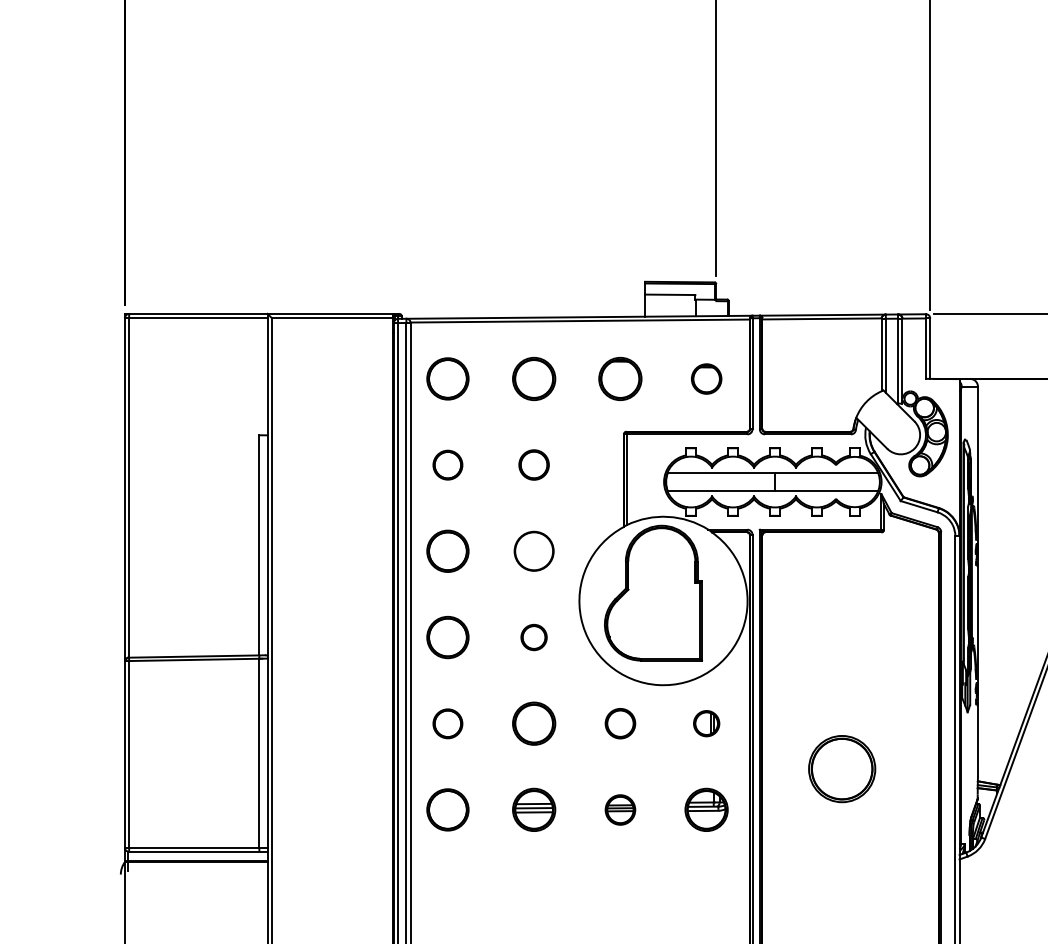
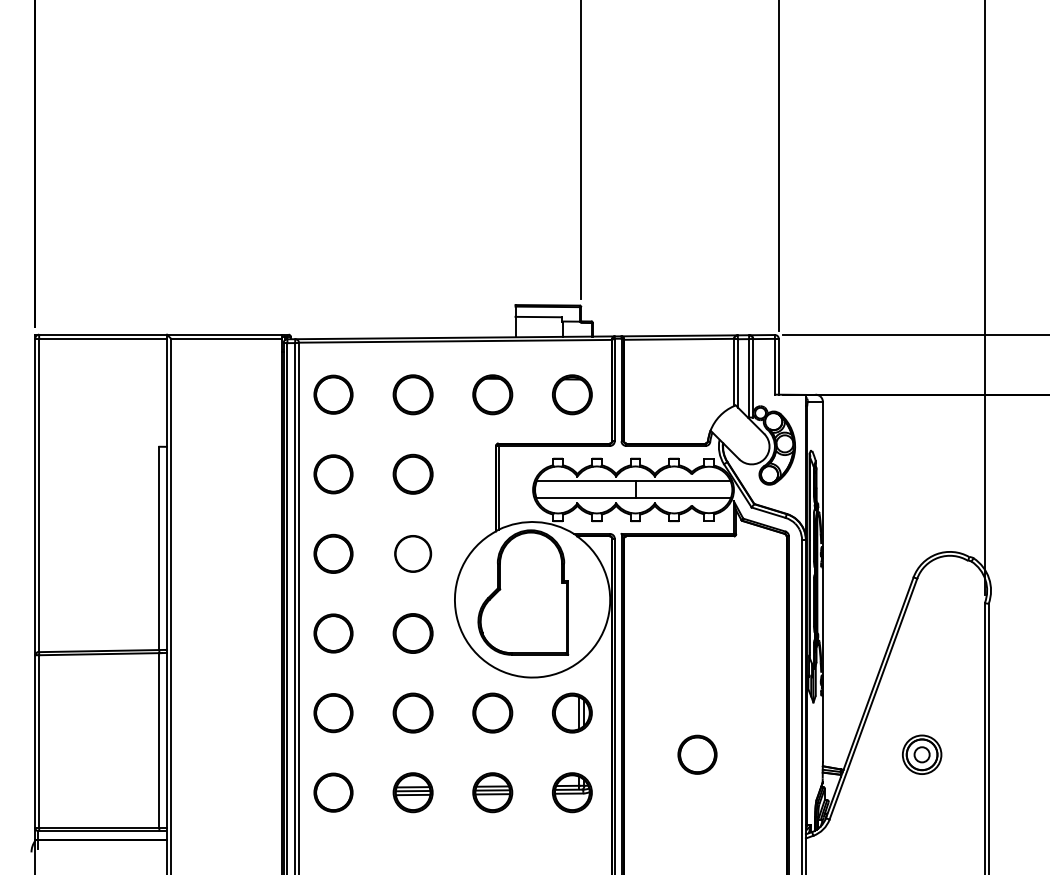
part: (706, 378) -> (572, 394), size x1.43
part: (533, 464) -> (412, 473), size x1.43
part: (447, 465) -> (333, 474), size x1.43
part: (533, 637) -> (412, 633), size x1.67
part: (620, 723) -> (492, 712), size x1.43
part: (706, 723) -> (572, 712), size x1.67
part: (447, 724) -> (333, 713), size x1.43
part: (842, 768) -> (697, 754), size x0.62
part: (620, 809) -> (492, 792), size x1.43

